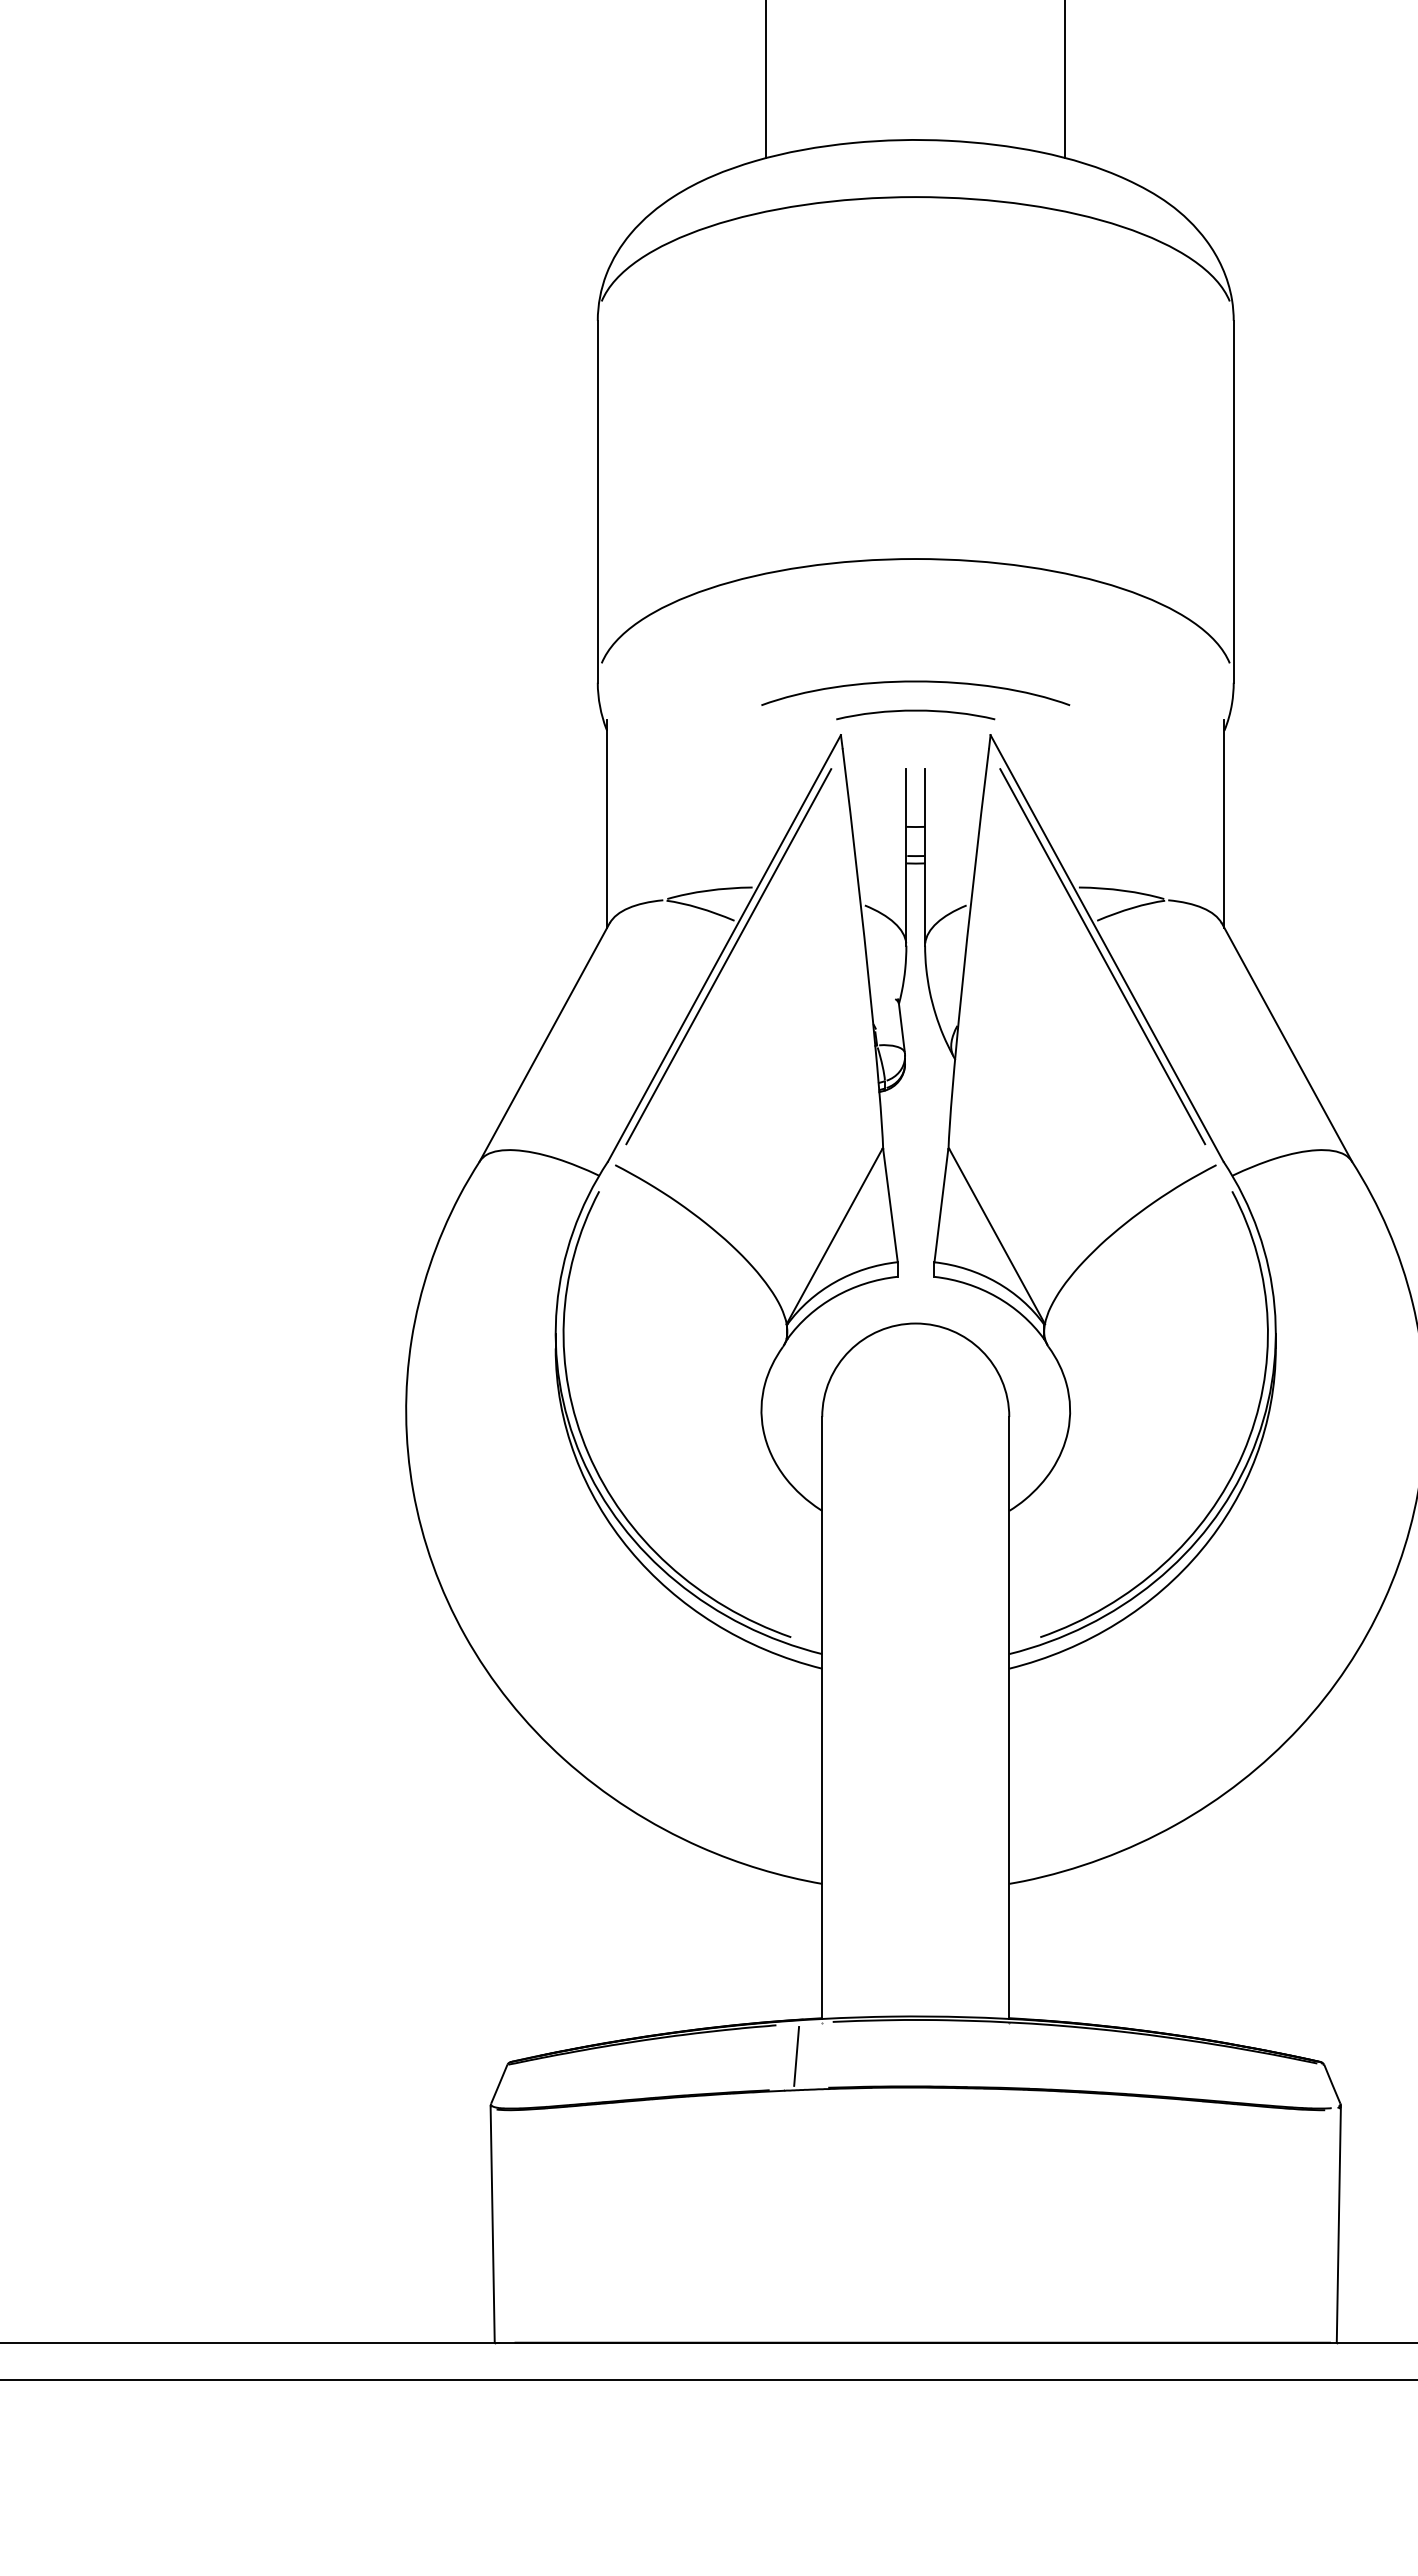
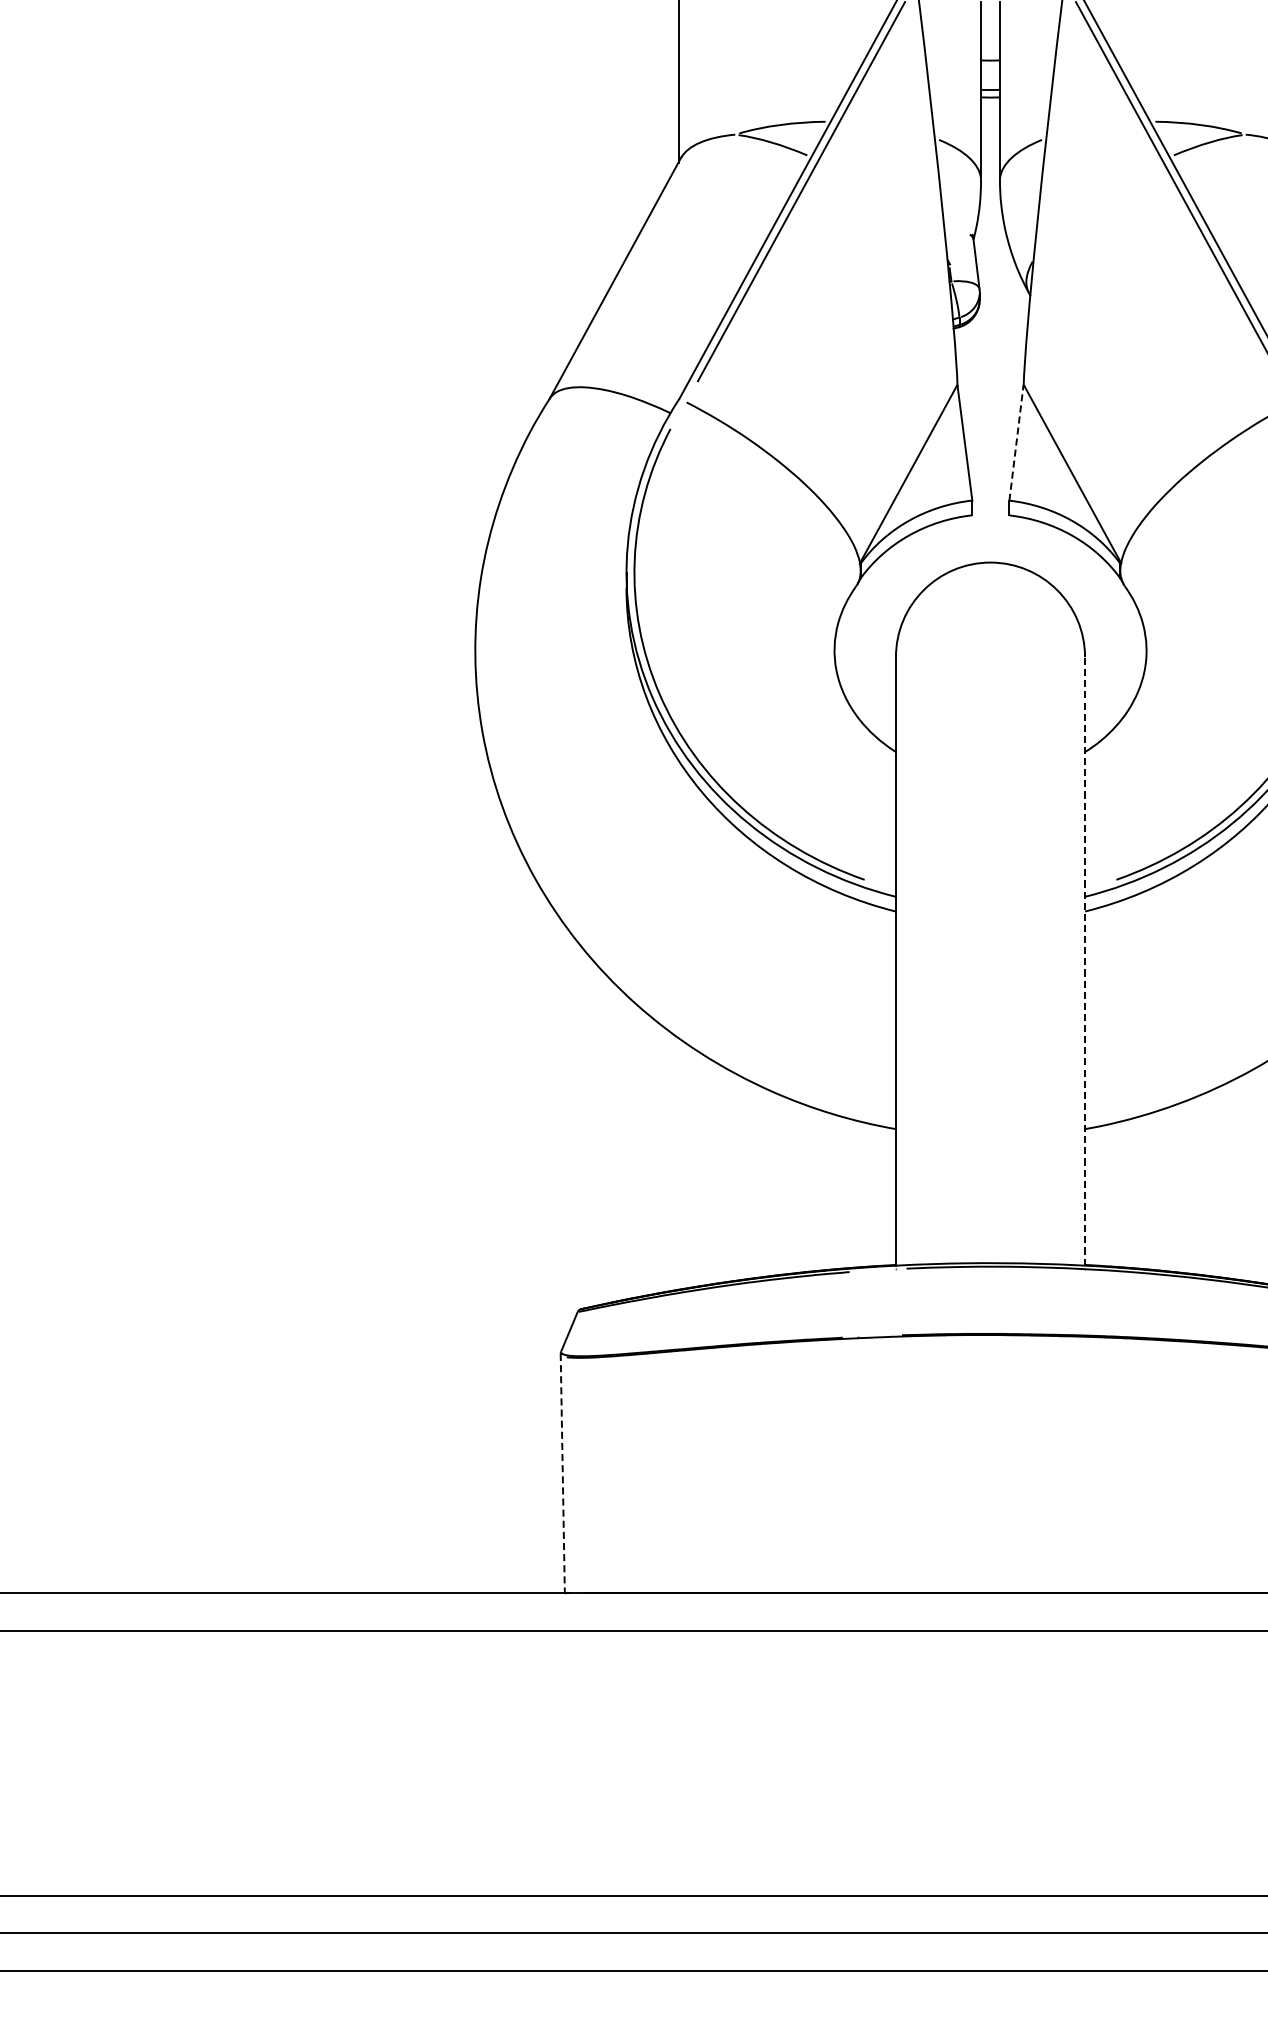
line: (941, 1205) -> (1016, 443), solid -> dashed
line: (1009, 1718) -> (1085, 961), solid -> dashed
line: (796, 2055) -> (869, 1302), removed
line: (492, 2225) -> (562, 1474), solid -> dashed

